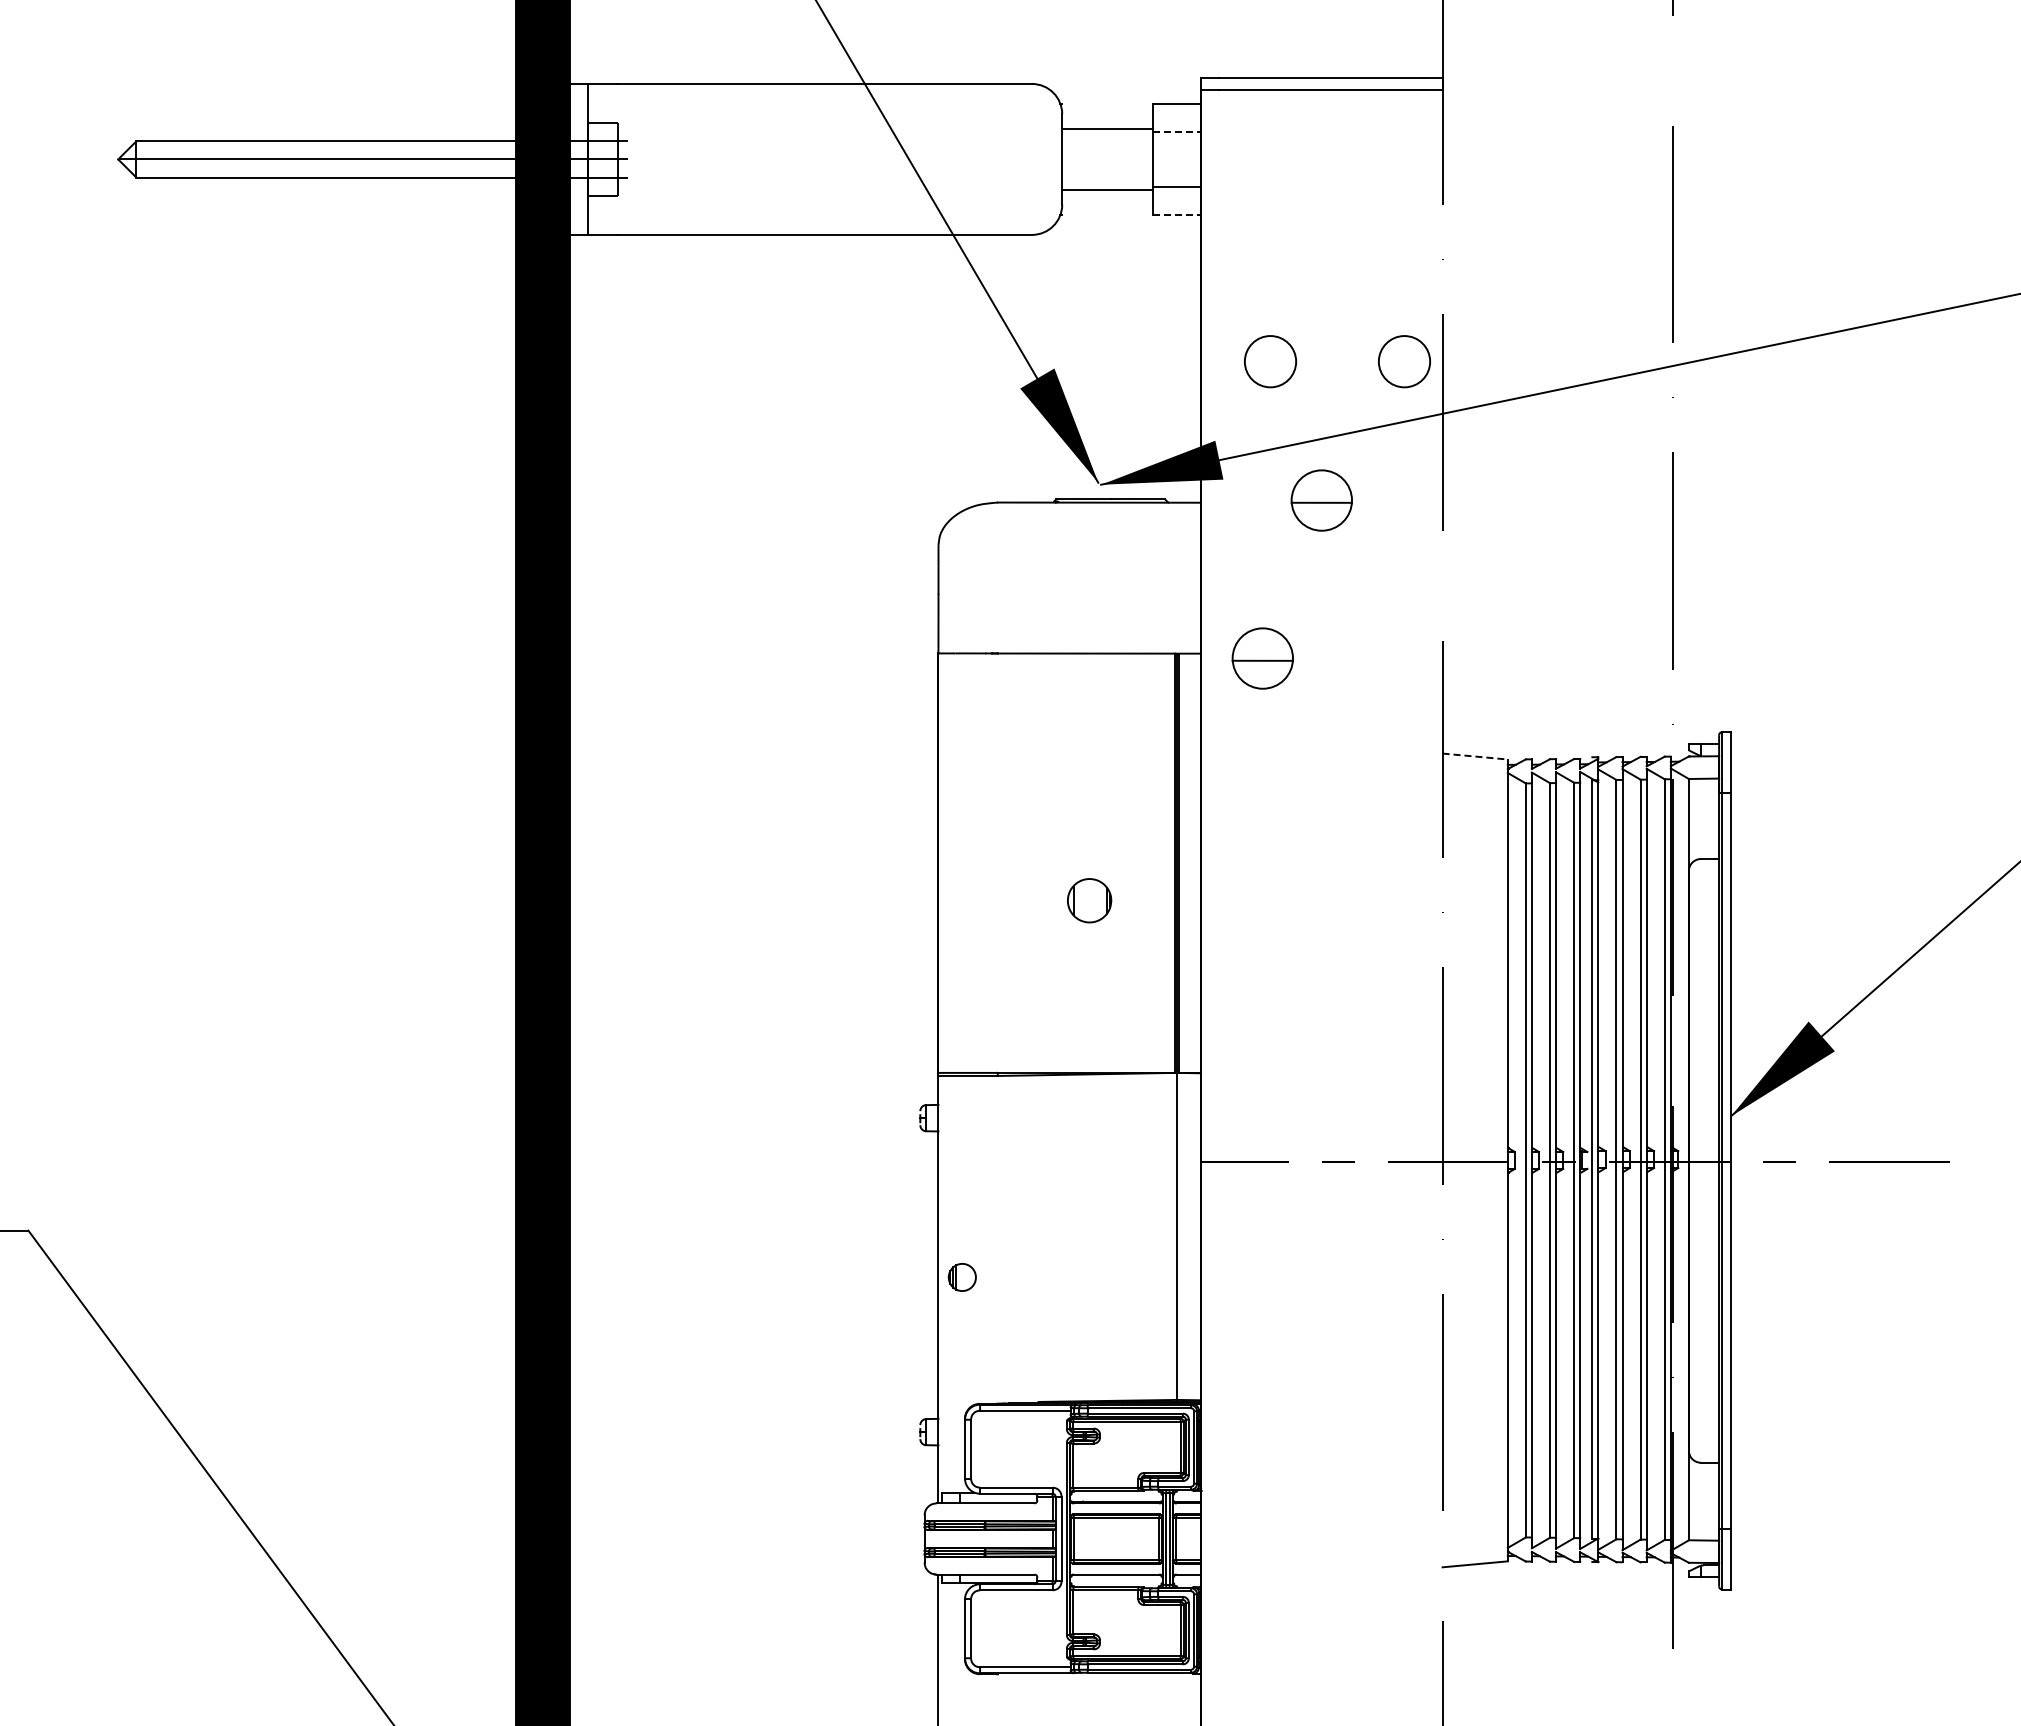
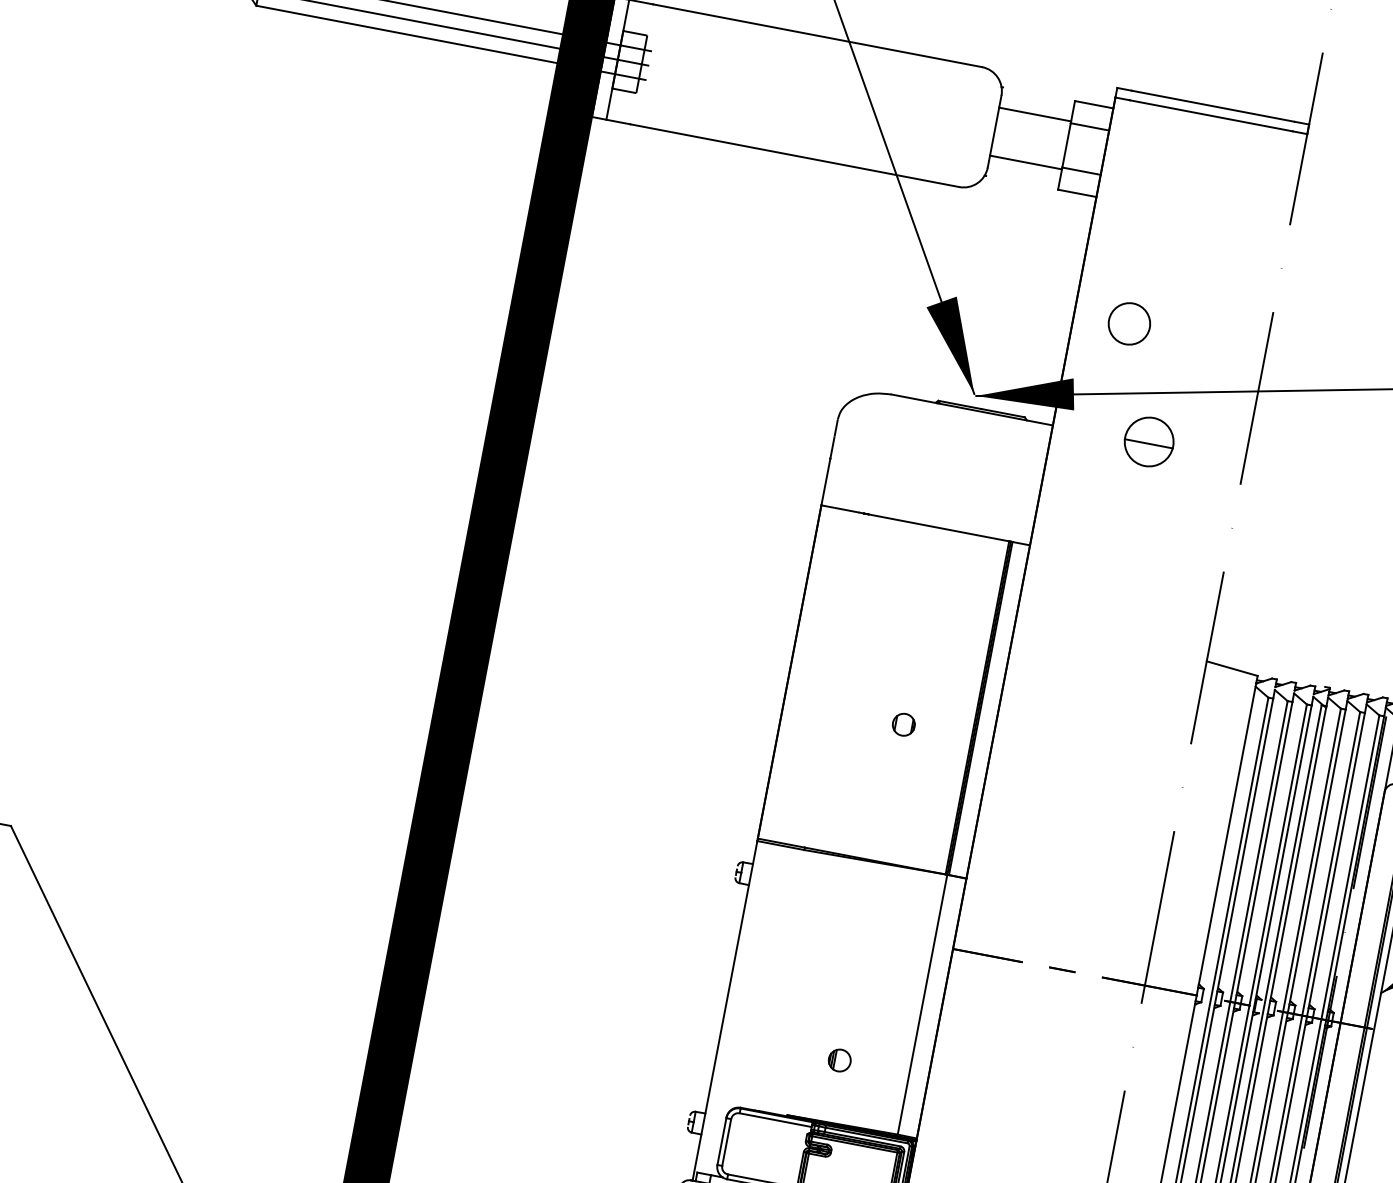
line: (1177, 131) -> (1090, 126), dashed -> solid
line: (1177, 215) -> (1077, 193), dashed -> solid
circle: (1404, 361) -> (1235, 344), removed
part: (1262, 658) -> (1078, 558), removed
line: (1475, 756) -> (1232, 668), dashed -> solid
part: (1088, 900) -> (903, 724), size x0.62
part: (961, 1277) -> (839, 1060), moved

